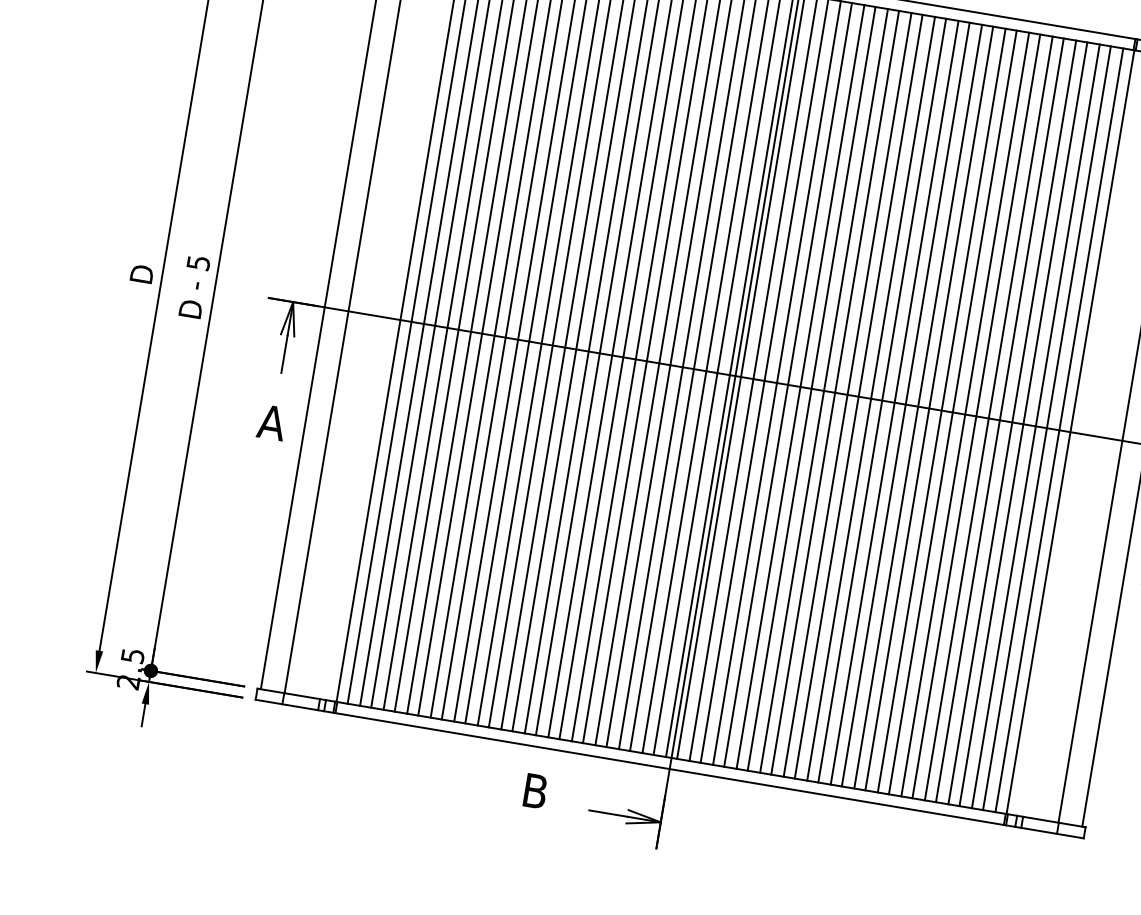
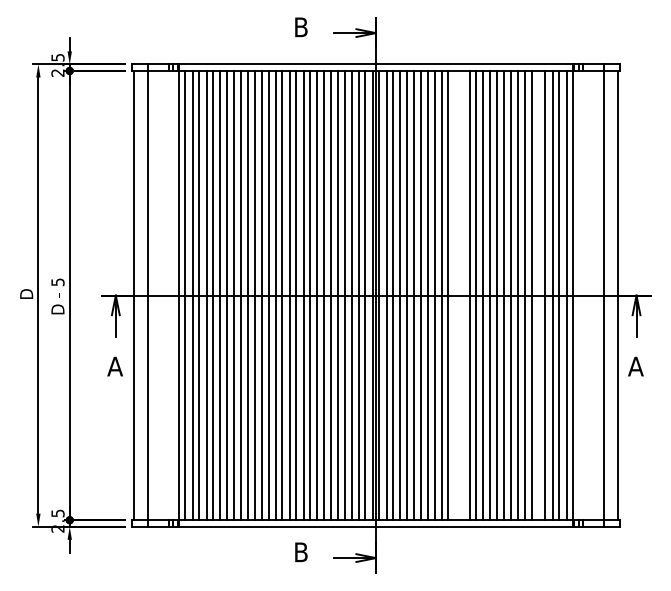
line: (870, 398) -> (455, 295), removed
line: (882, 400) -> (462, 295), removed
line: (1011, 422) -> (538, 295), removed

